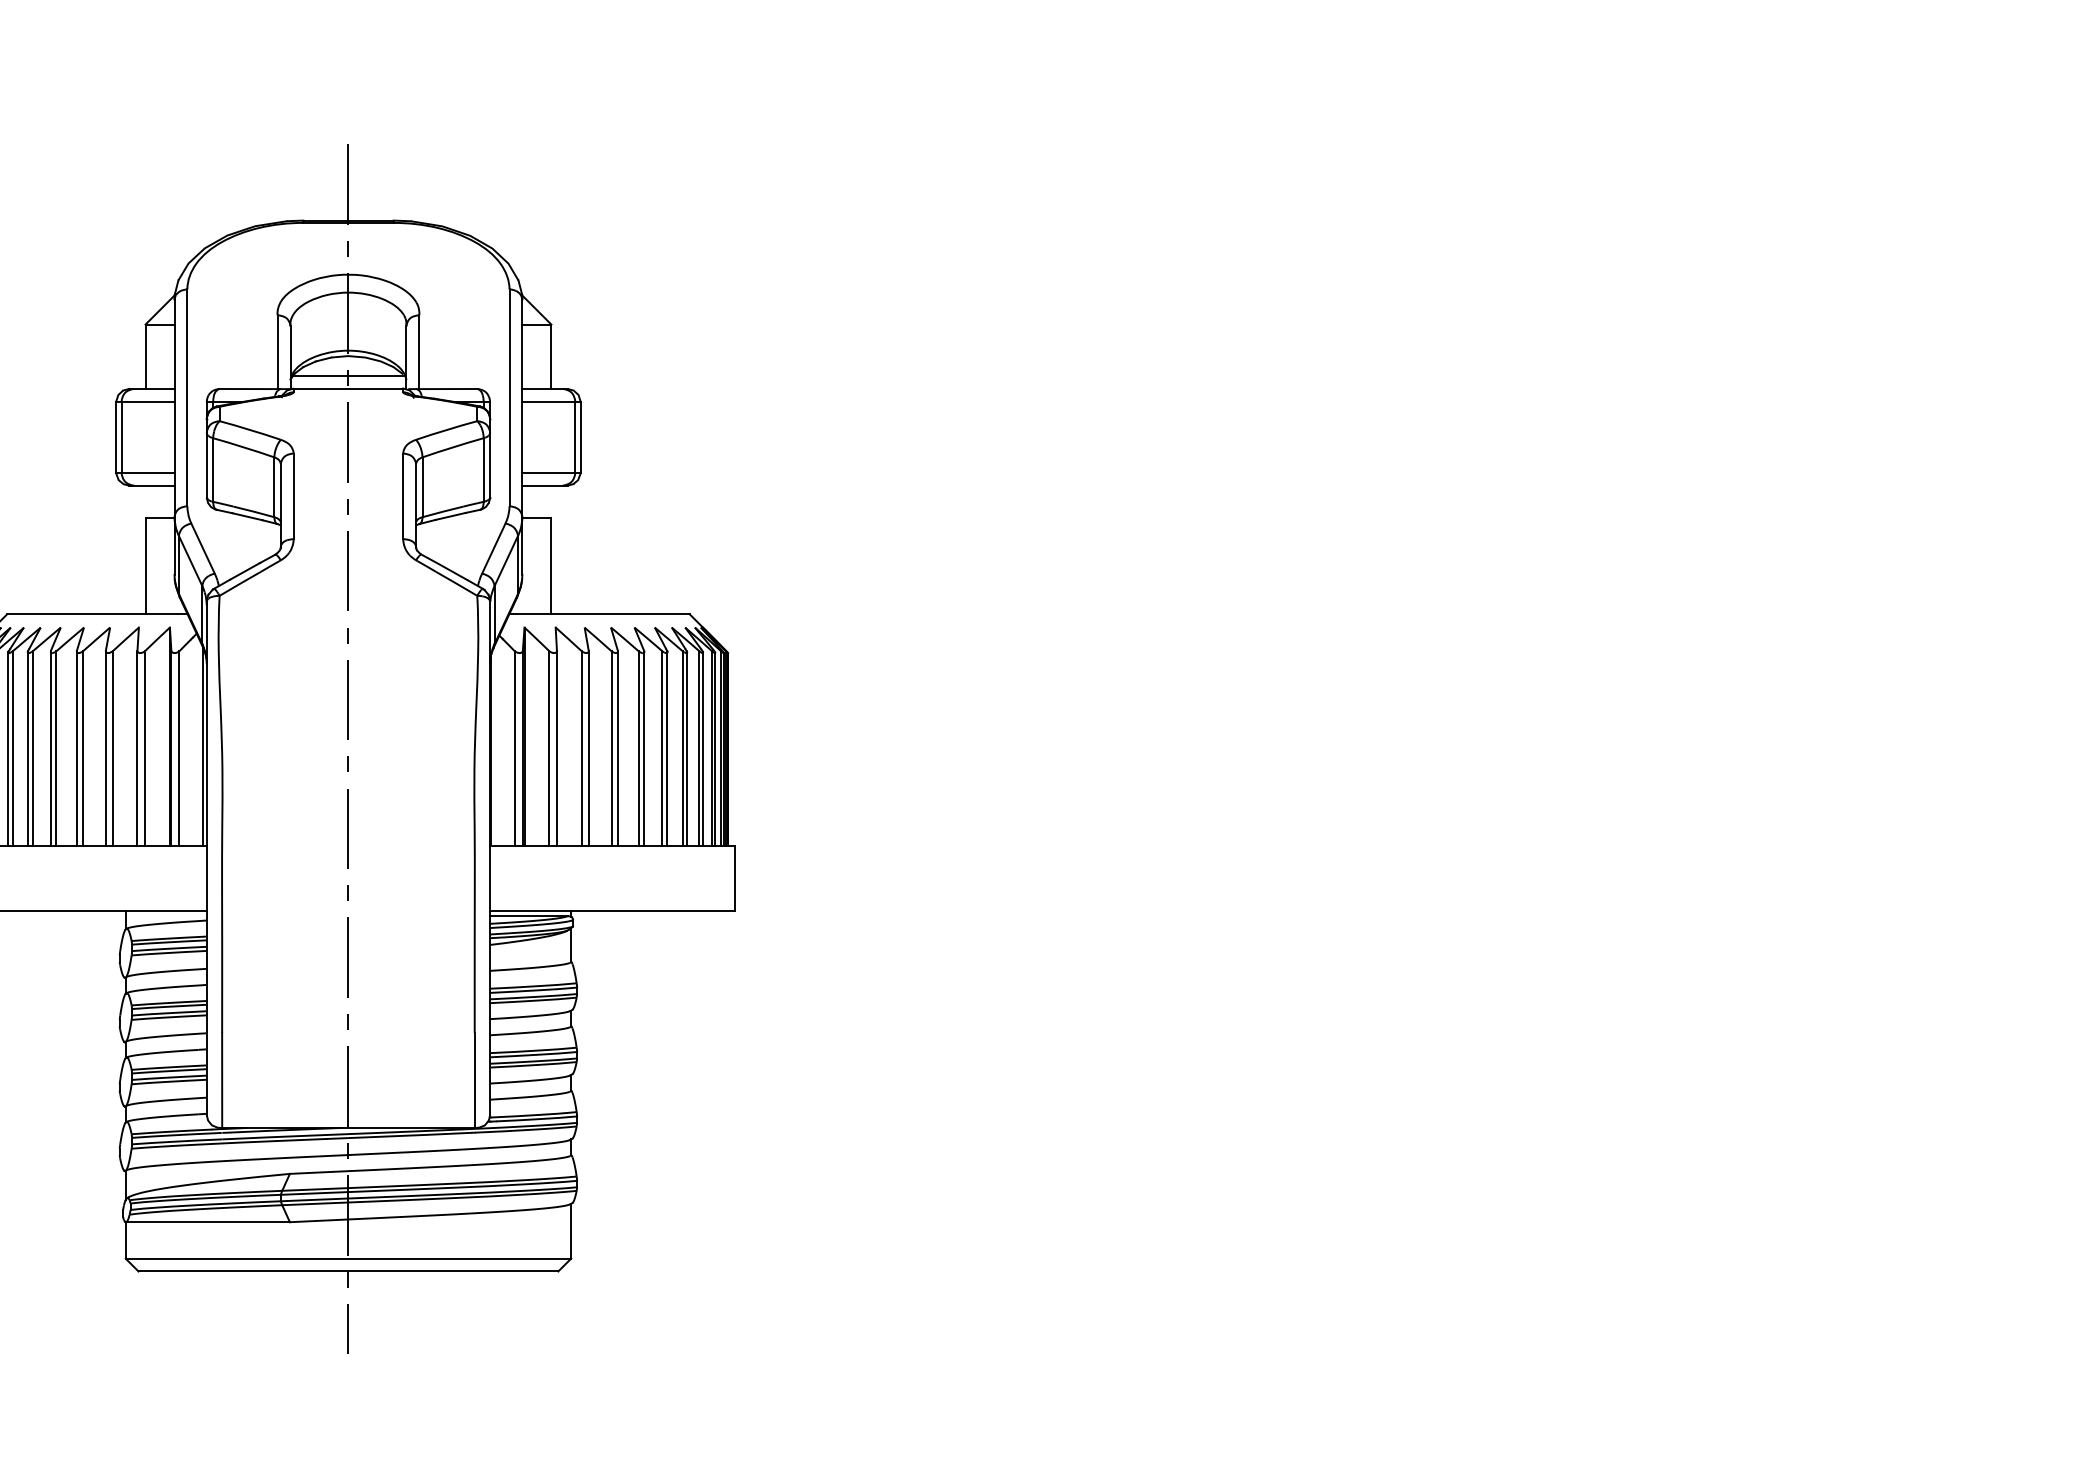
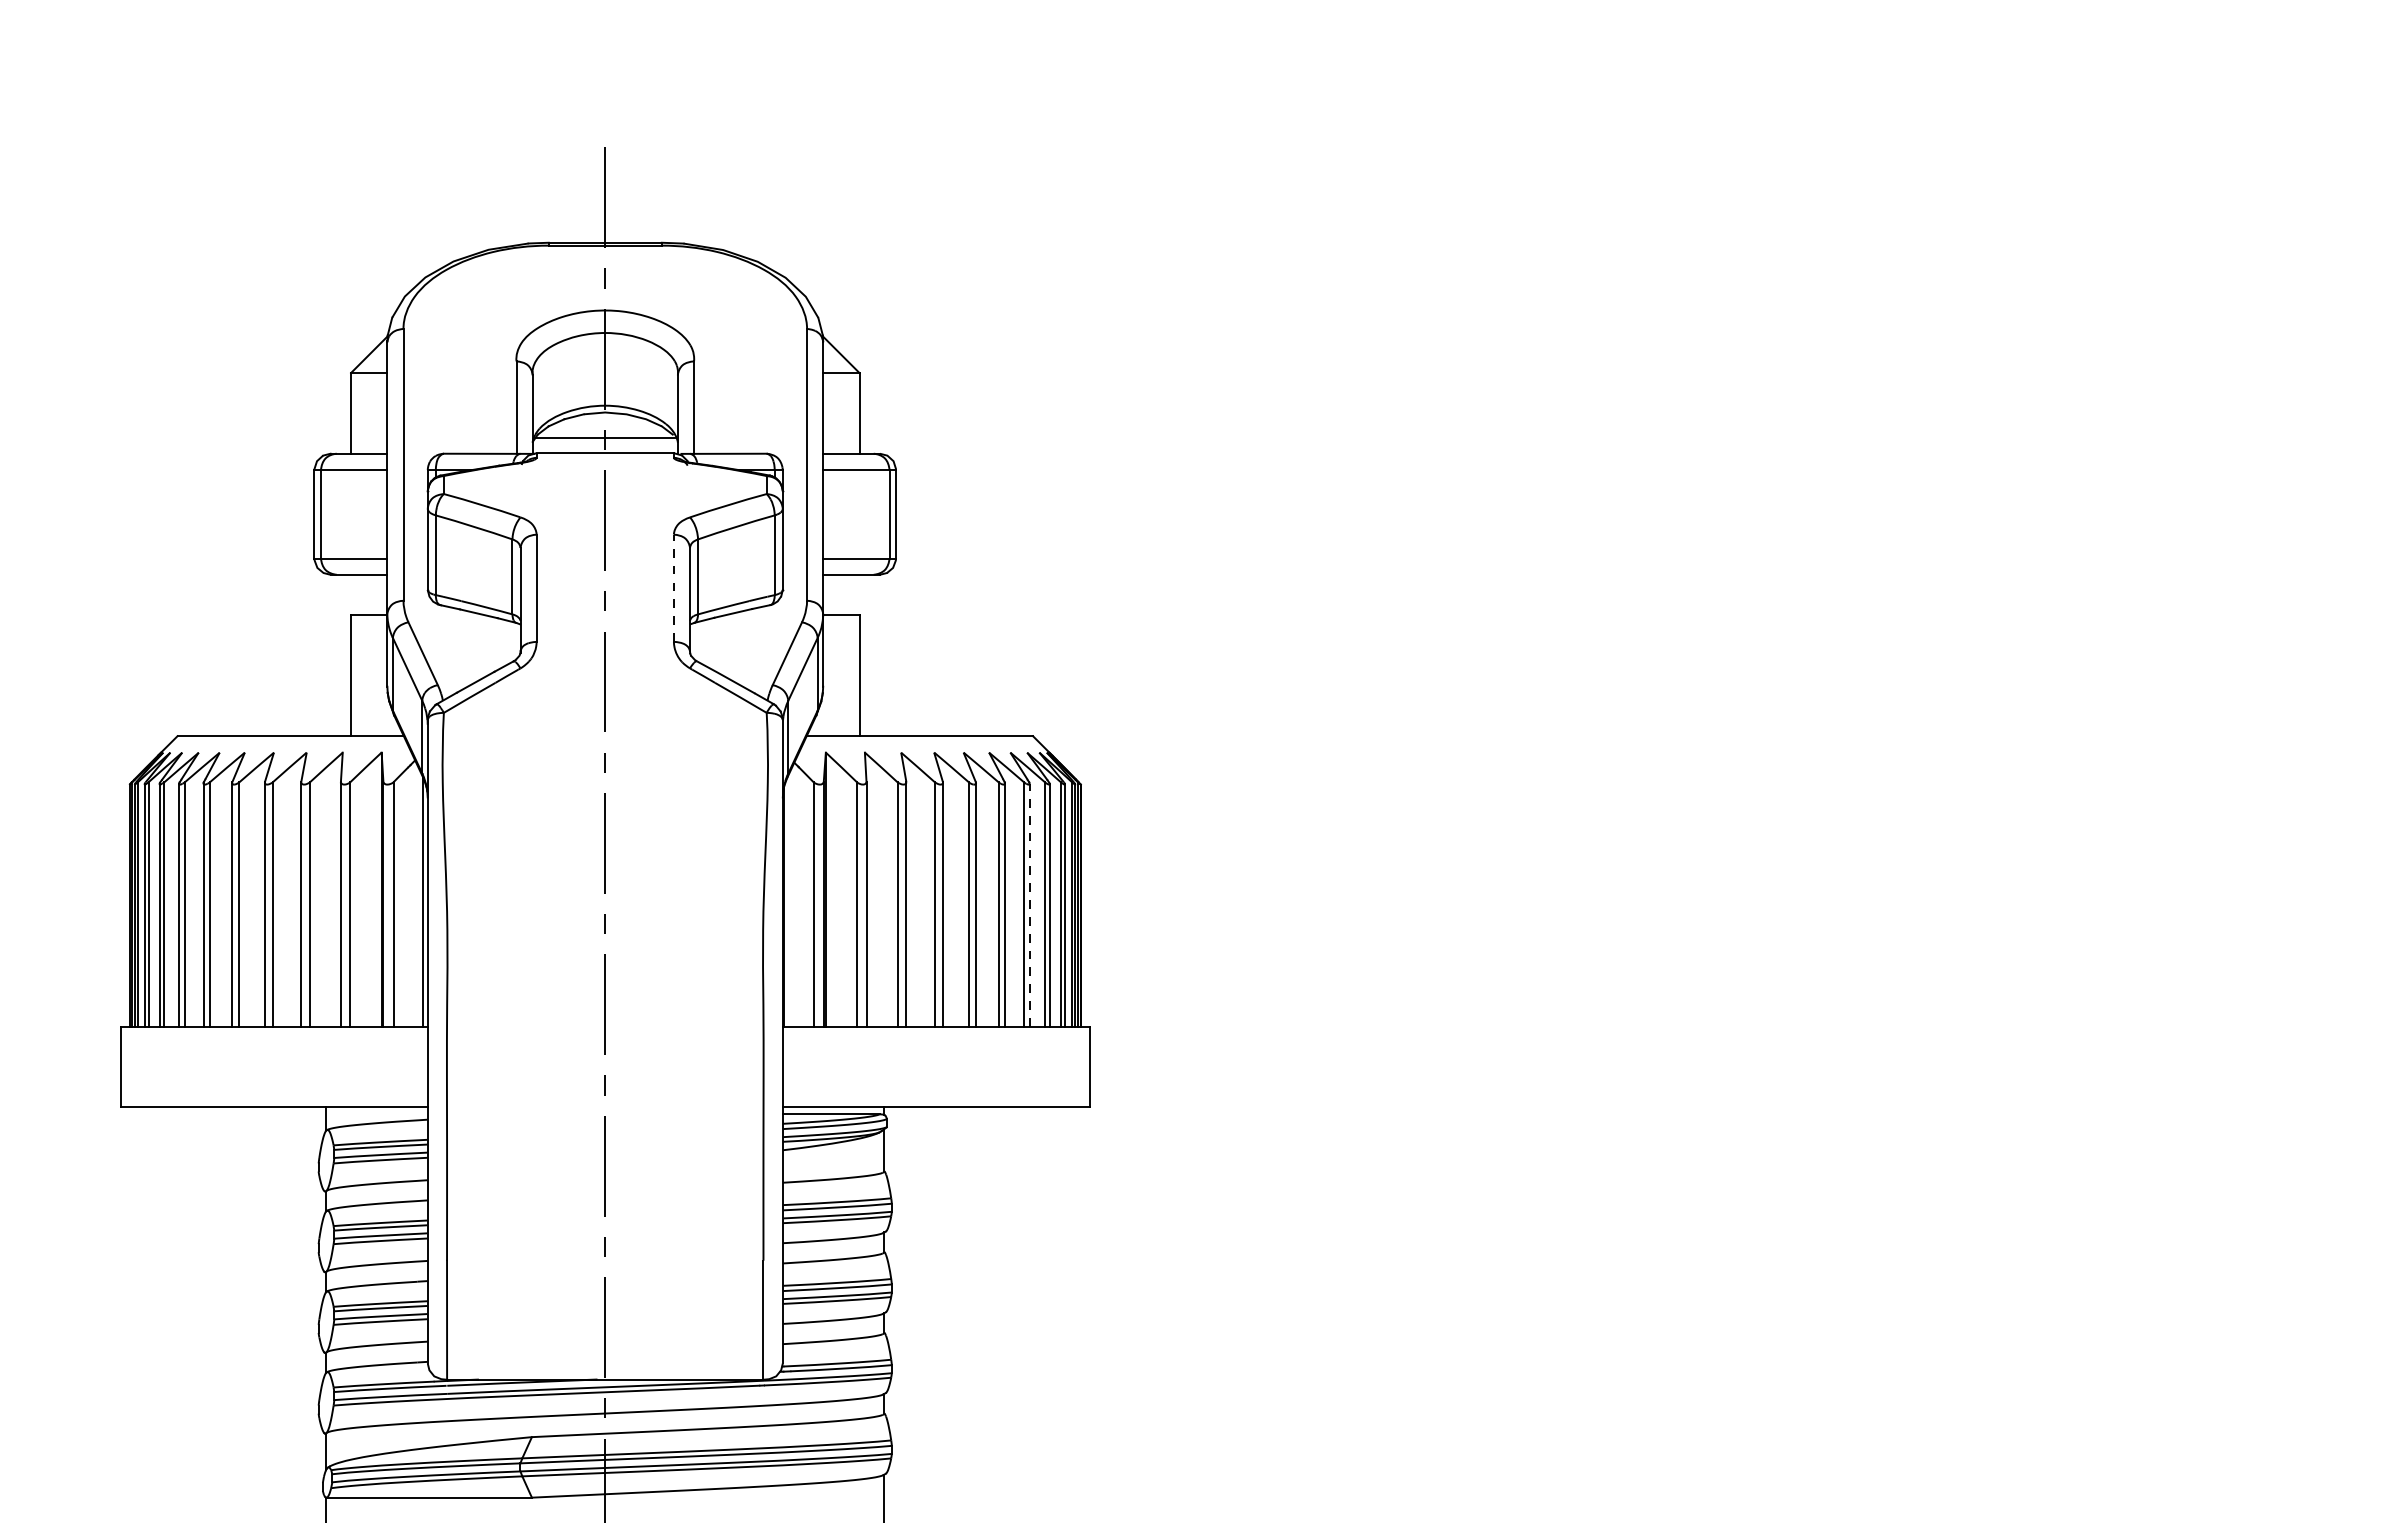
line: (403, 496) -> (674, 588), solid -> dashed
line: (687, 749) -> (1030, 905), solid -> dashed

